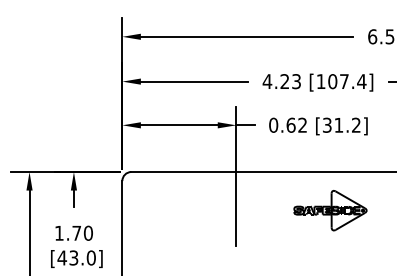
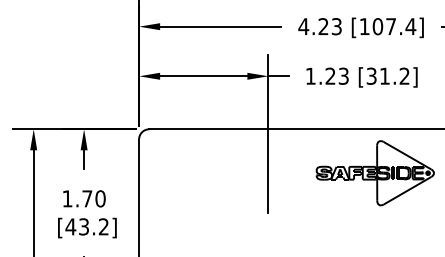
text: (288, 124) -> (327, 75), 0.62 -> 1.23
part: (330, 210) -> (375, 172), size x1.43
text: (90, 257) -> (102, 226), [43.0] -> [43.2]

